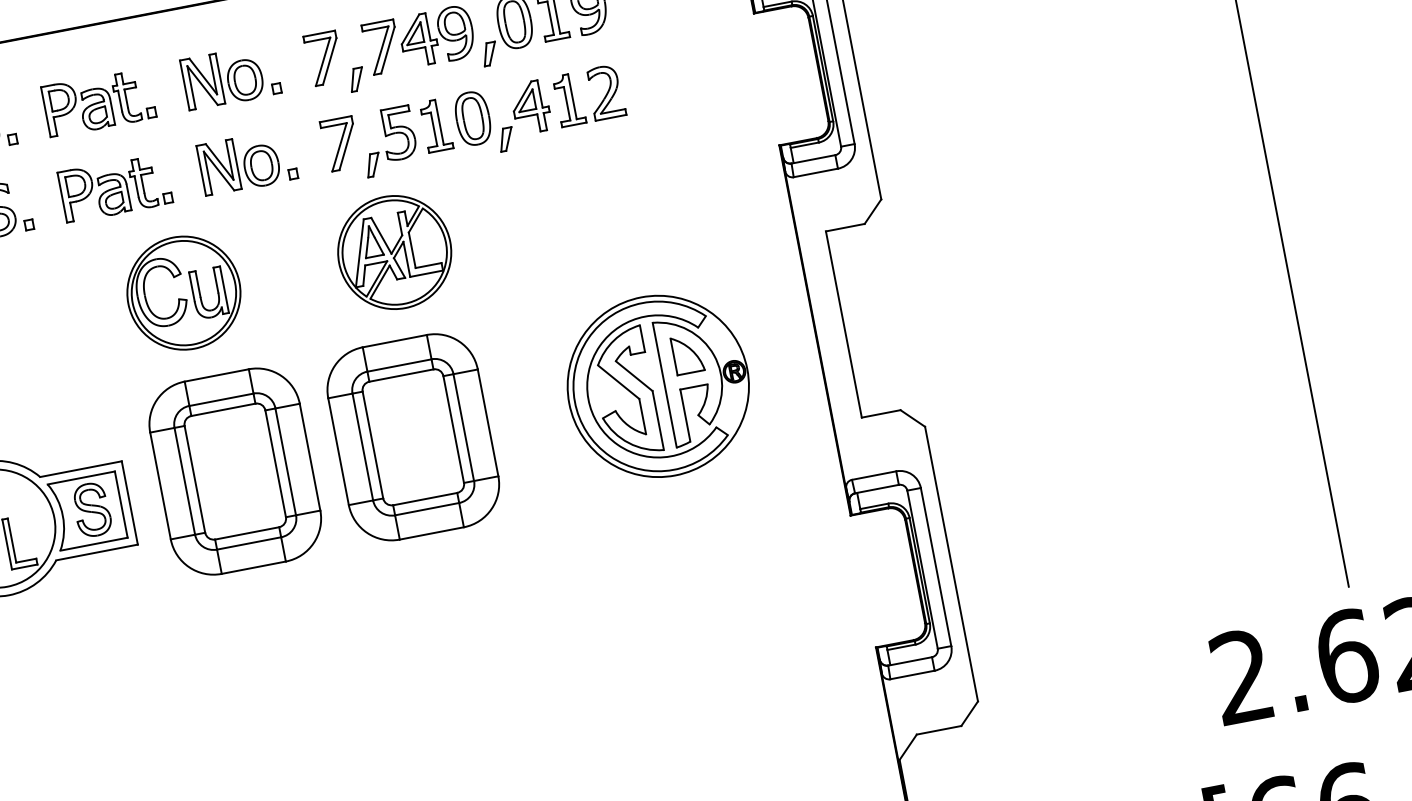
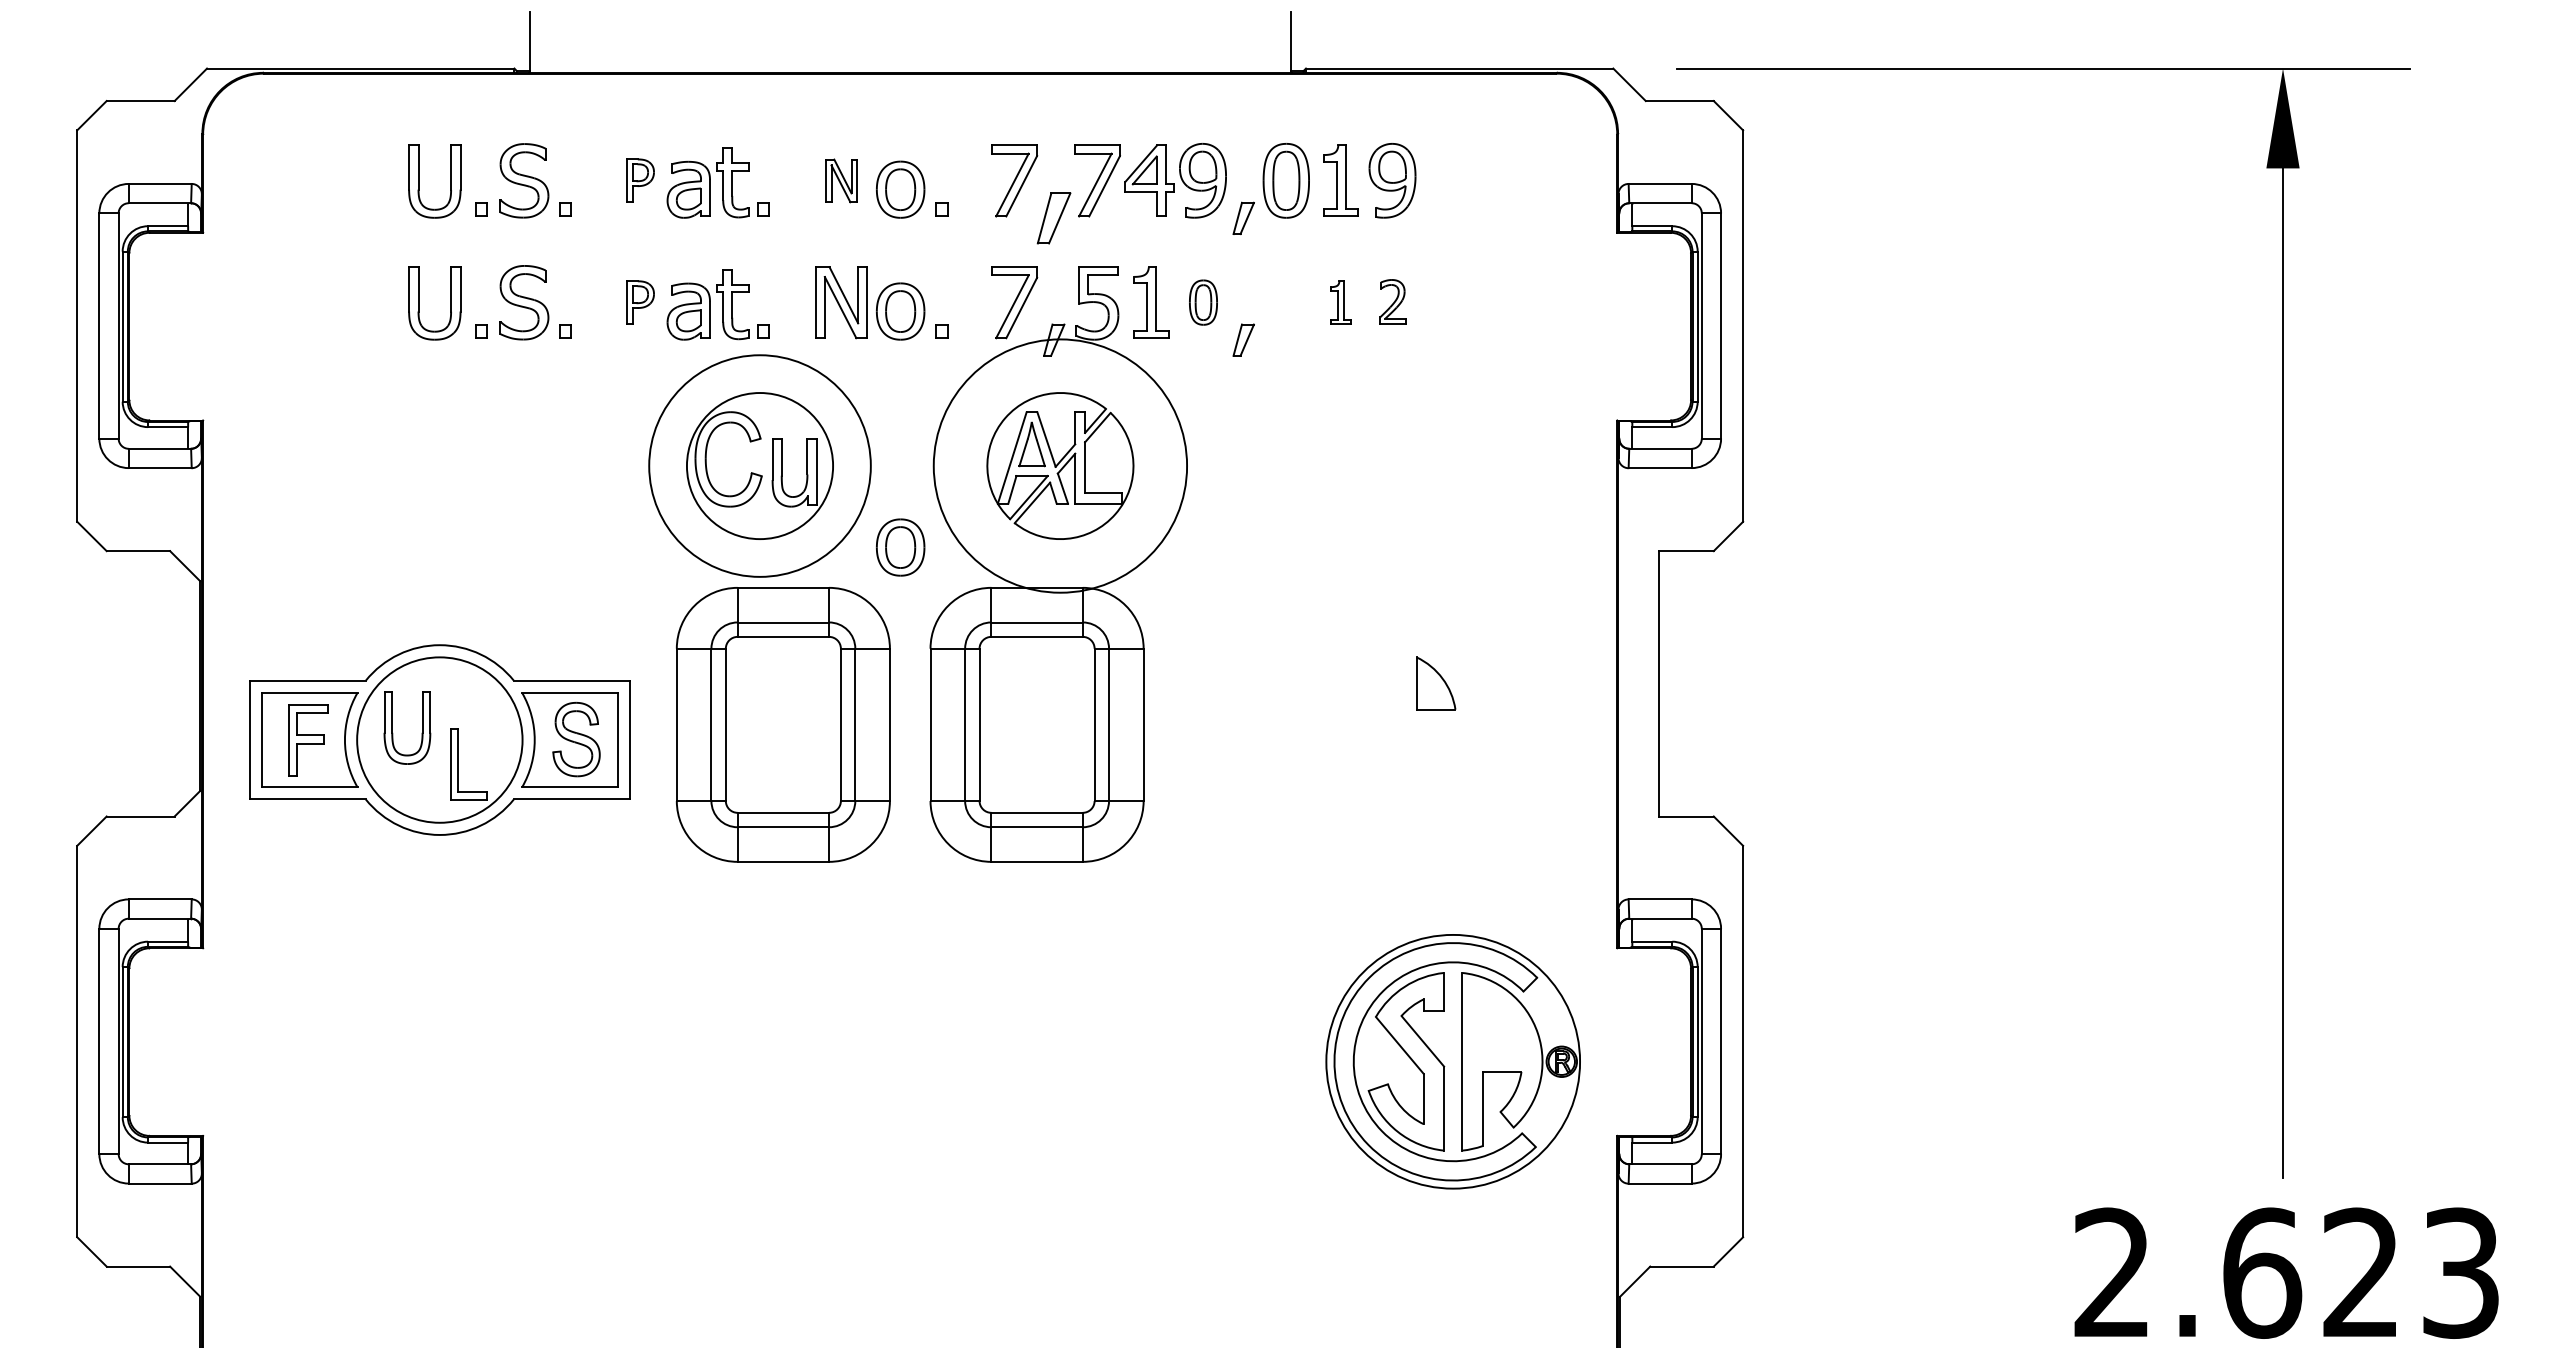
part: (357, 79) -> (1054, 218), size x1.6
part: (202, 81) -> (841, 180), size x0.6
part: (605, 92) -> (1392, 301), size x0.6
part: (569, 99) -> (1340, 302), size x0.6
part: (530, 107) -> (1285, 302), removed
part: (61, 108) -> (640, 180), size x0.6
part: (473, 118) -> (1203, 302), size x0.6
part: (77, 194) -> (640, 302), size x0.6
circle: (394, 252) -> (1060, 465), size x1.6
circle: (183, 292) -> (759, 465), size x1.4
part: (293, 331) -> (900, 547), added
part: (657, 386) -> (1452, 1061), moved

